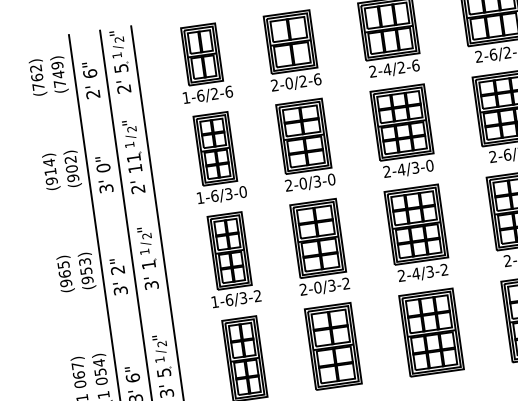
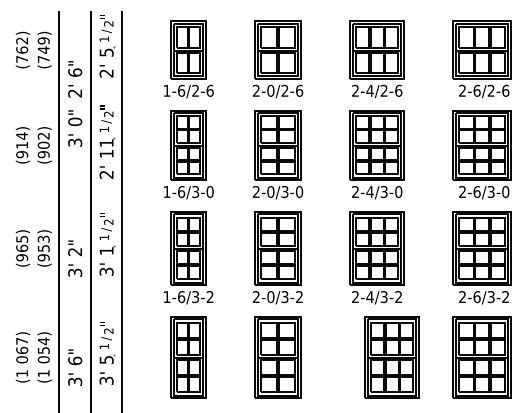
text: (91, 80) -> (75, 79), moved
text: (104, 174) -> (75, 128), moved
part: (430, 332) -> (391, 357), moved

